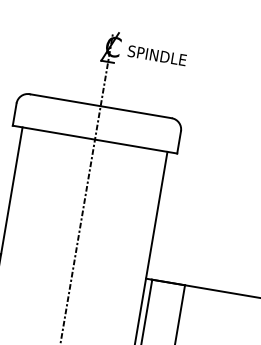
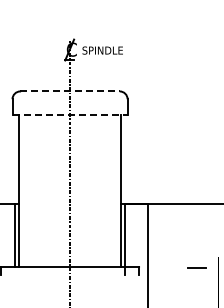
line: (101, 106) -> (70, 91), solid -> dashed
line: (95, 139) -> (70, 114), solid -> dashed

